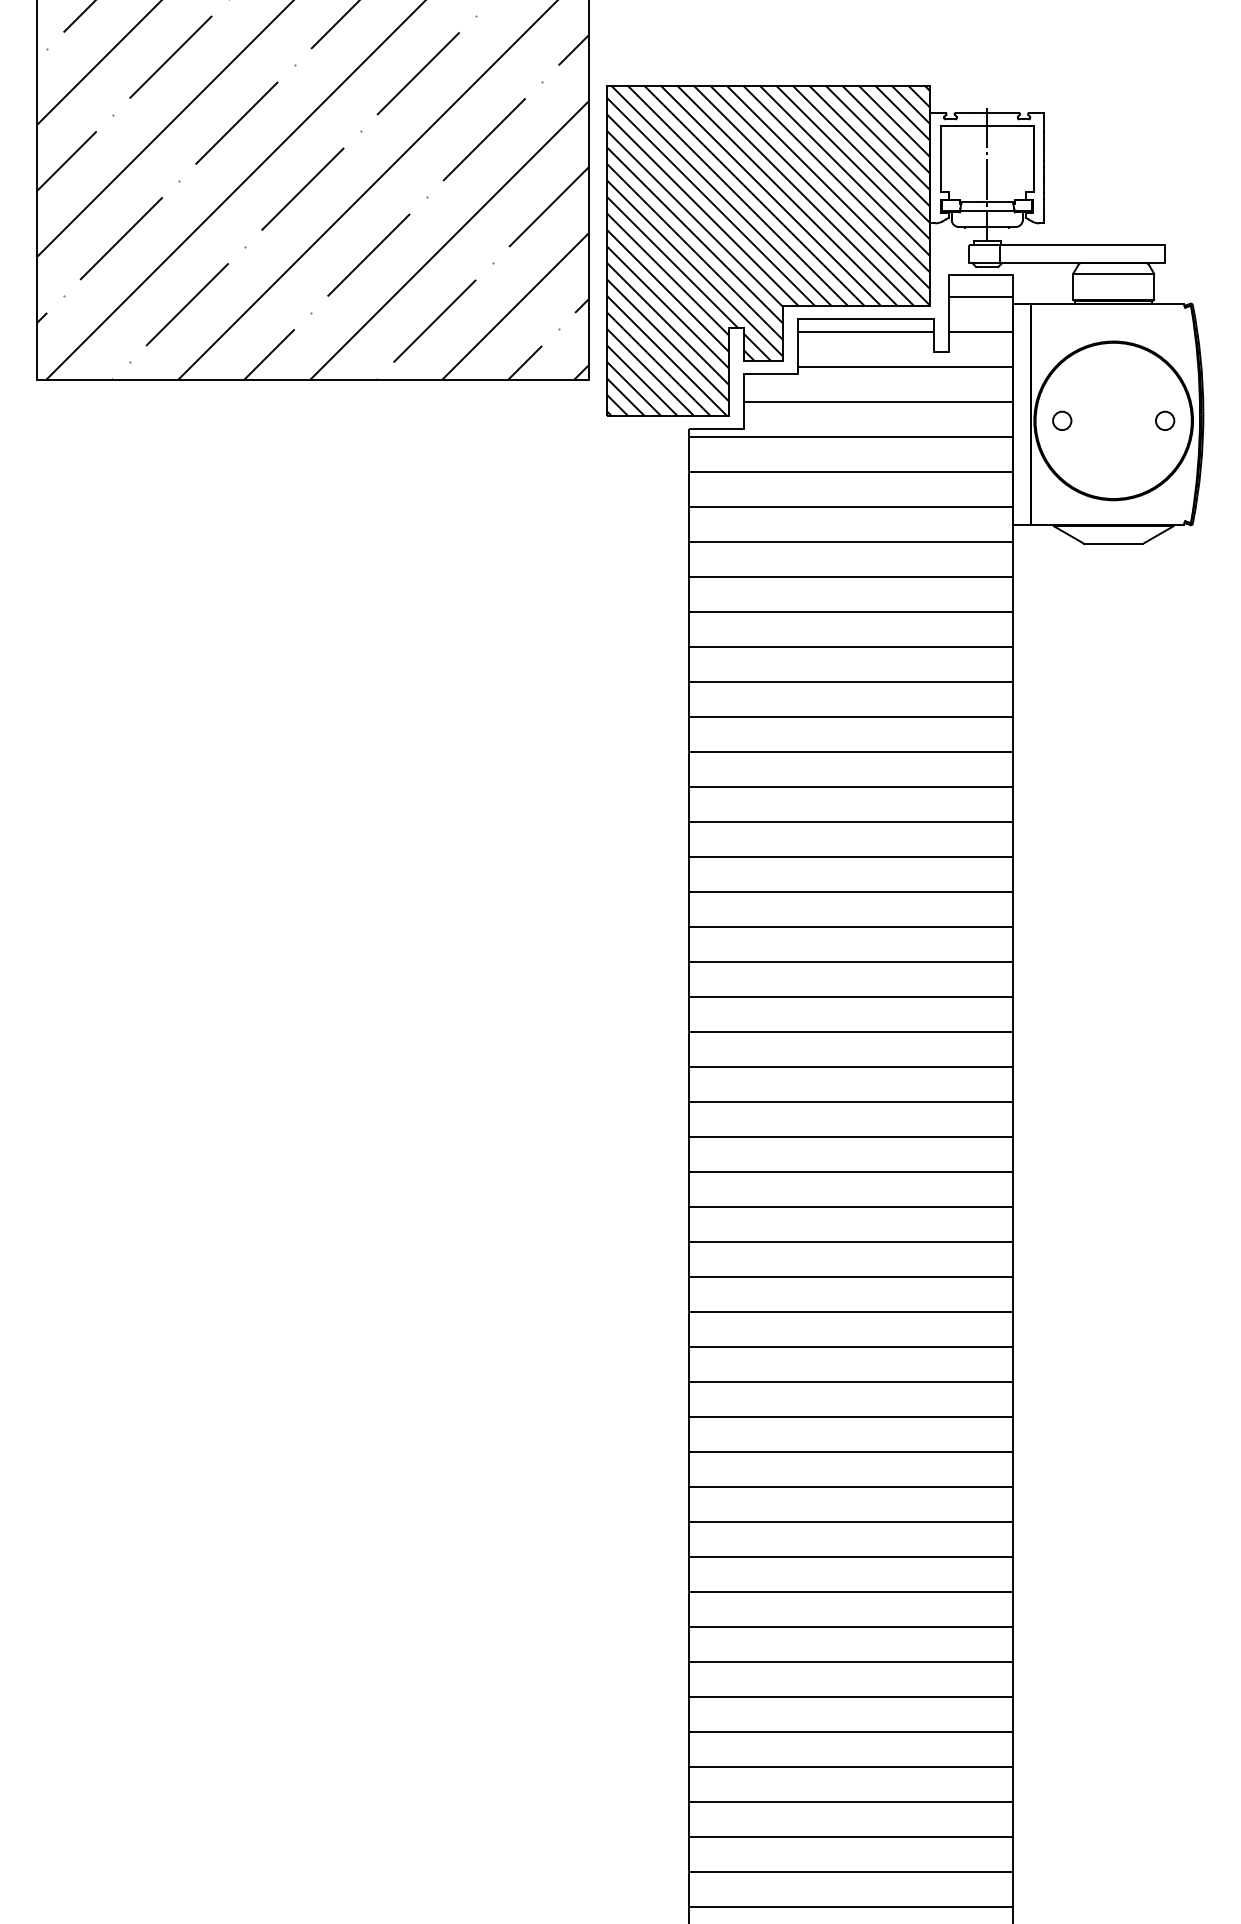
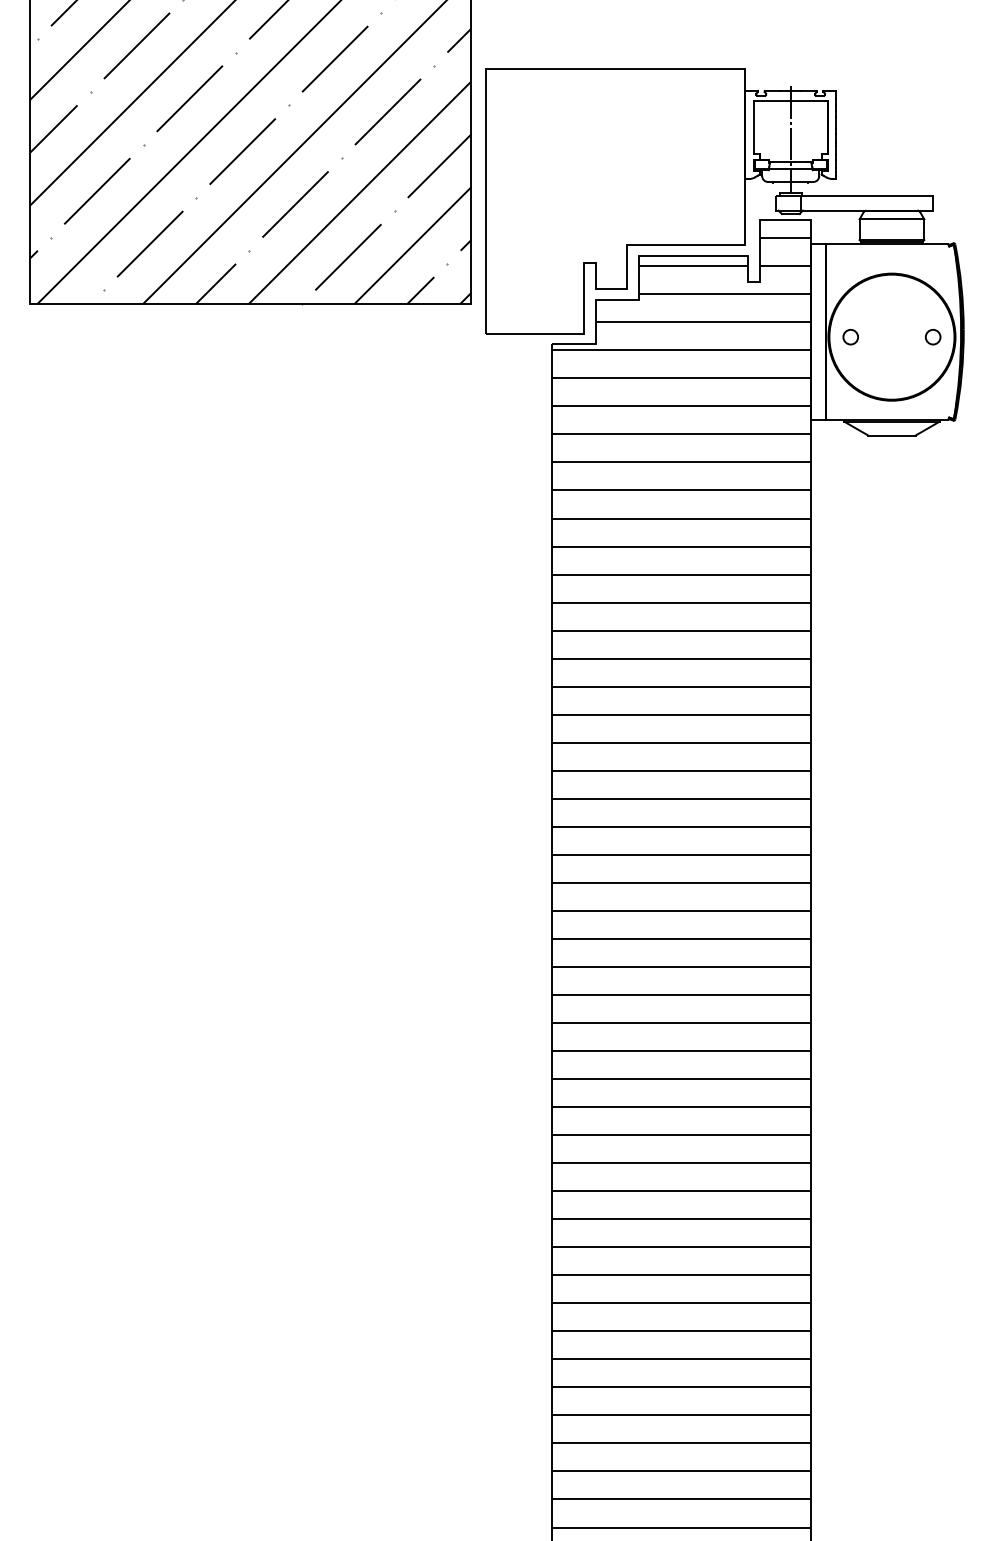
hatch: (768, 250) -> (615, 200), removed

